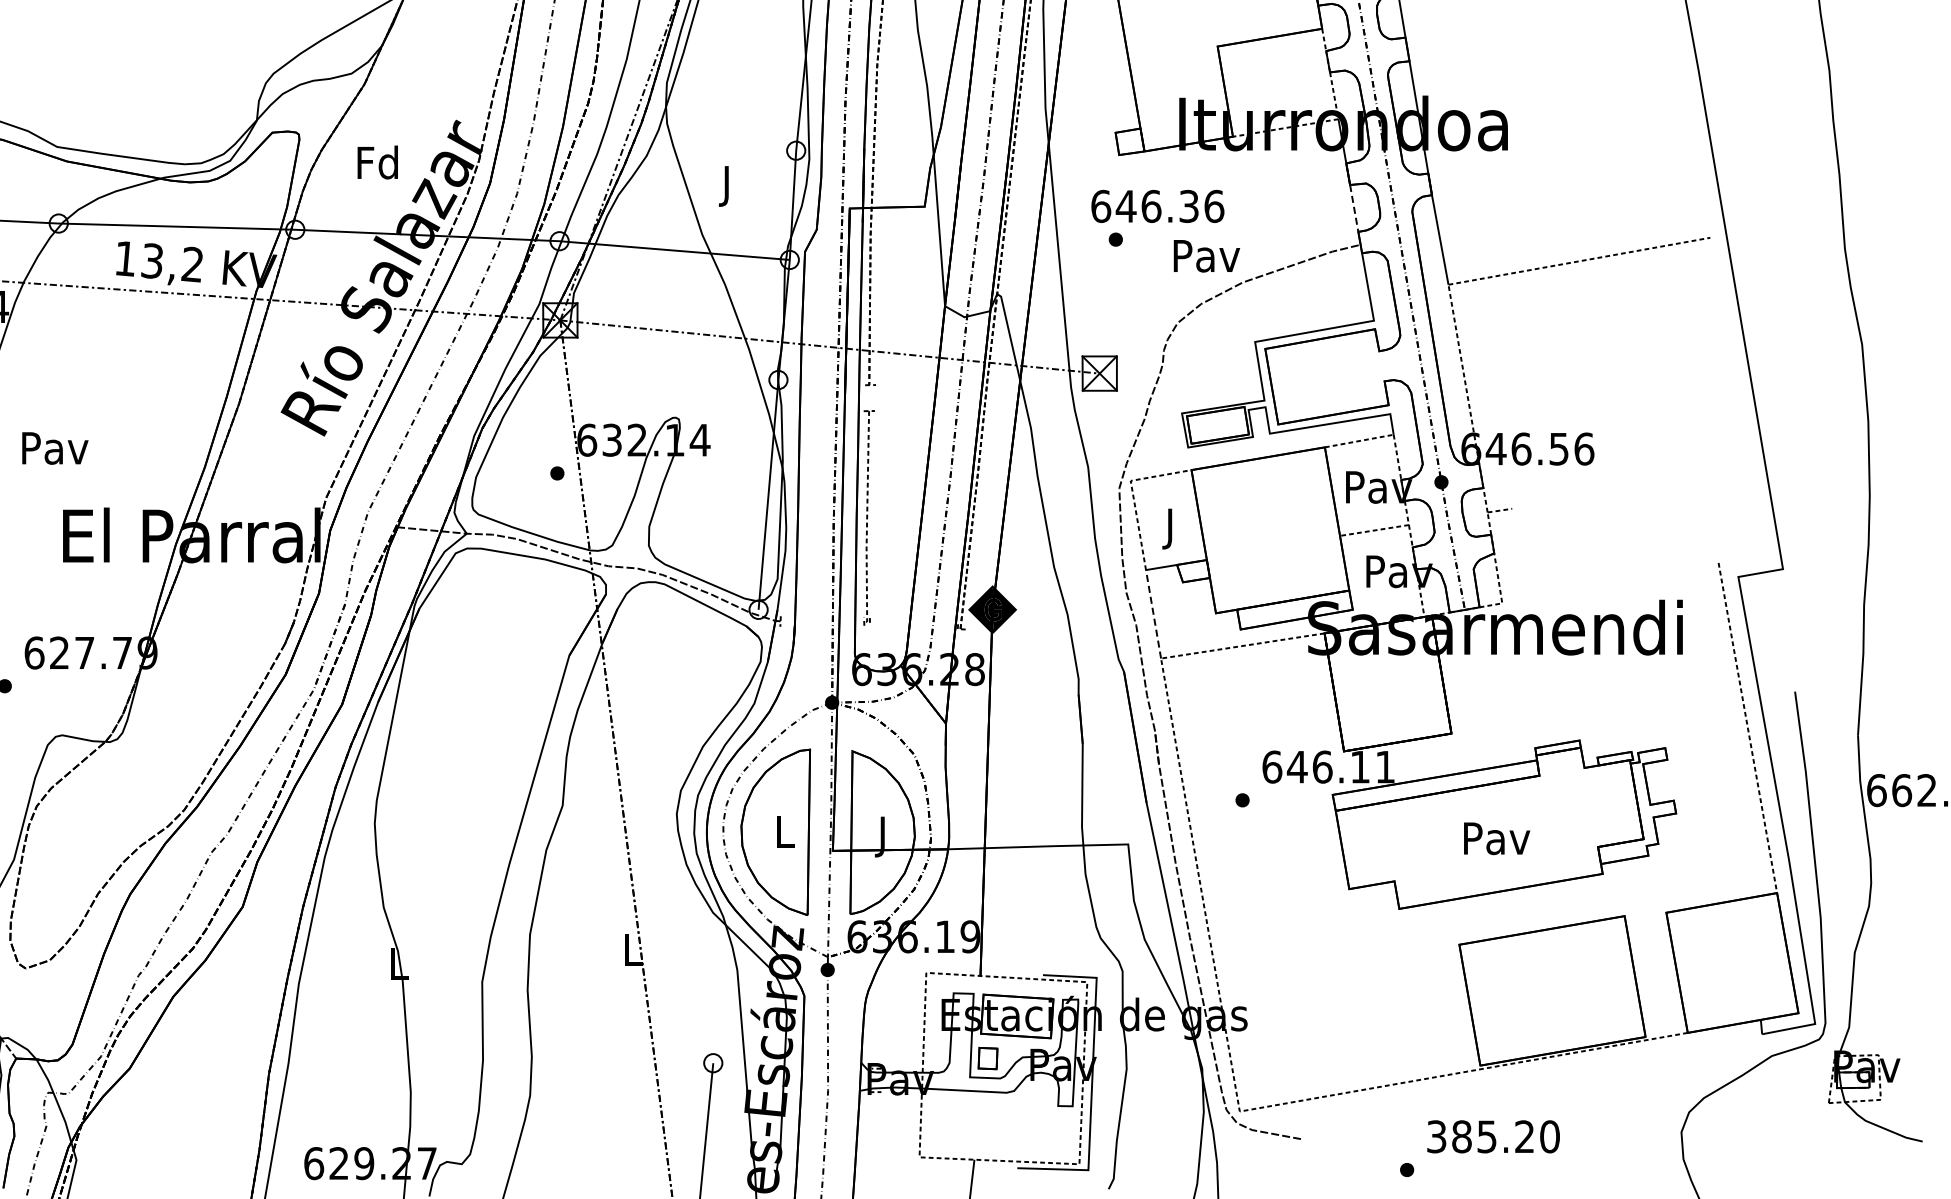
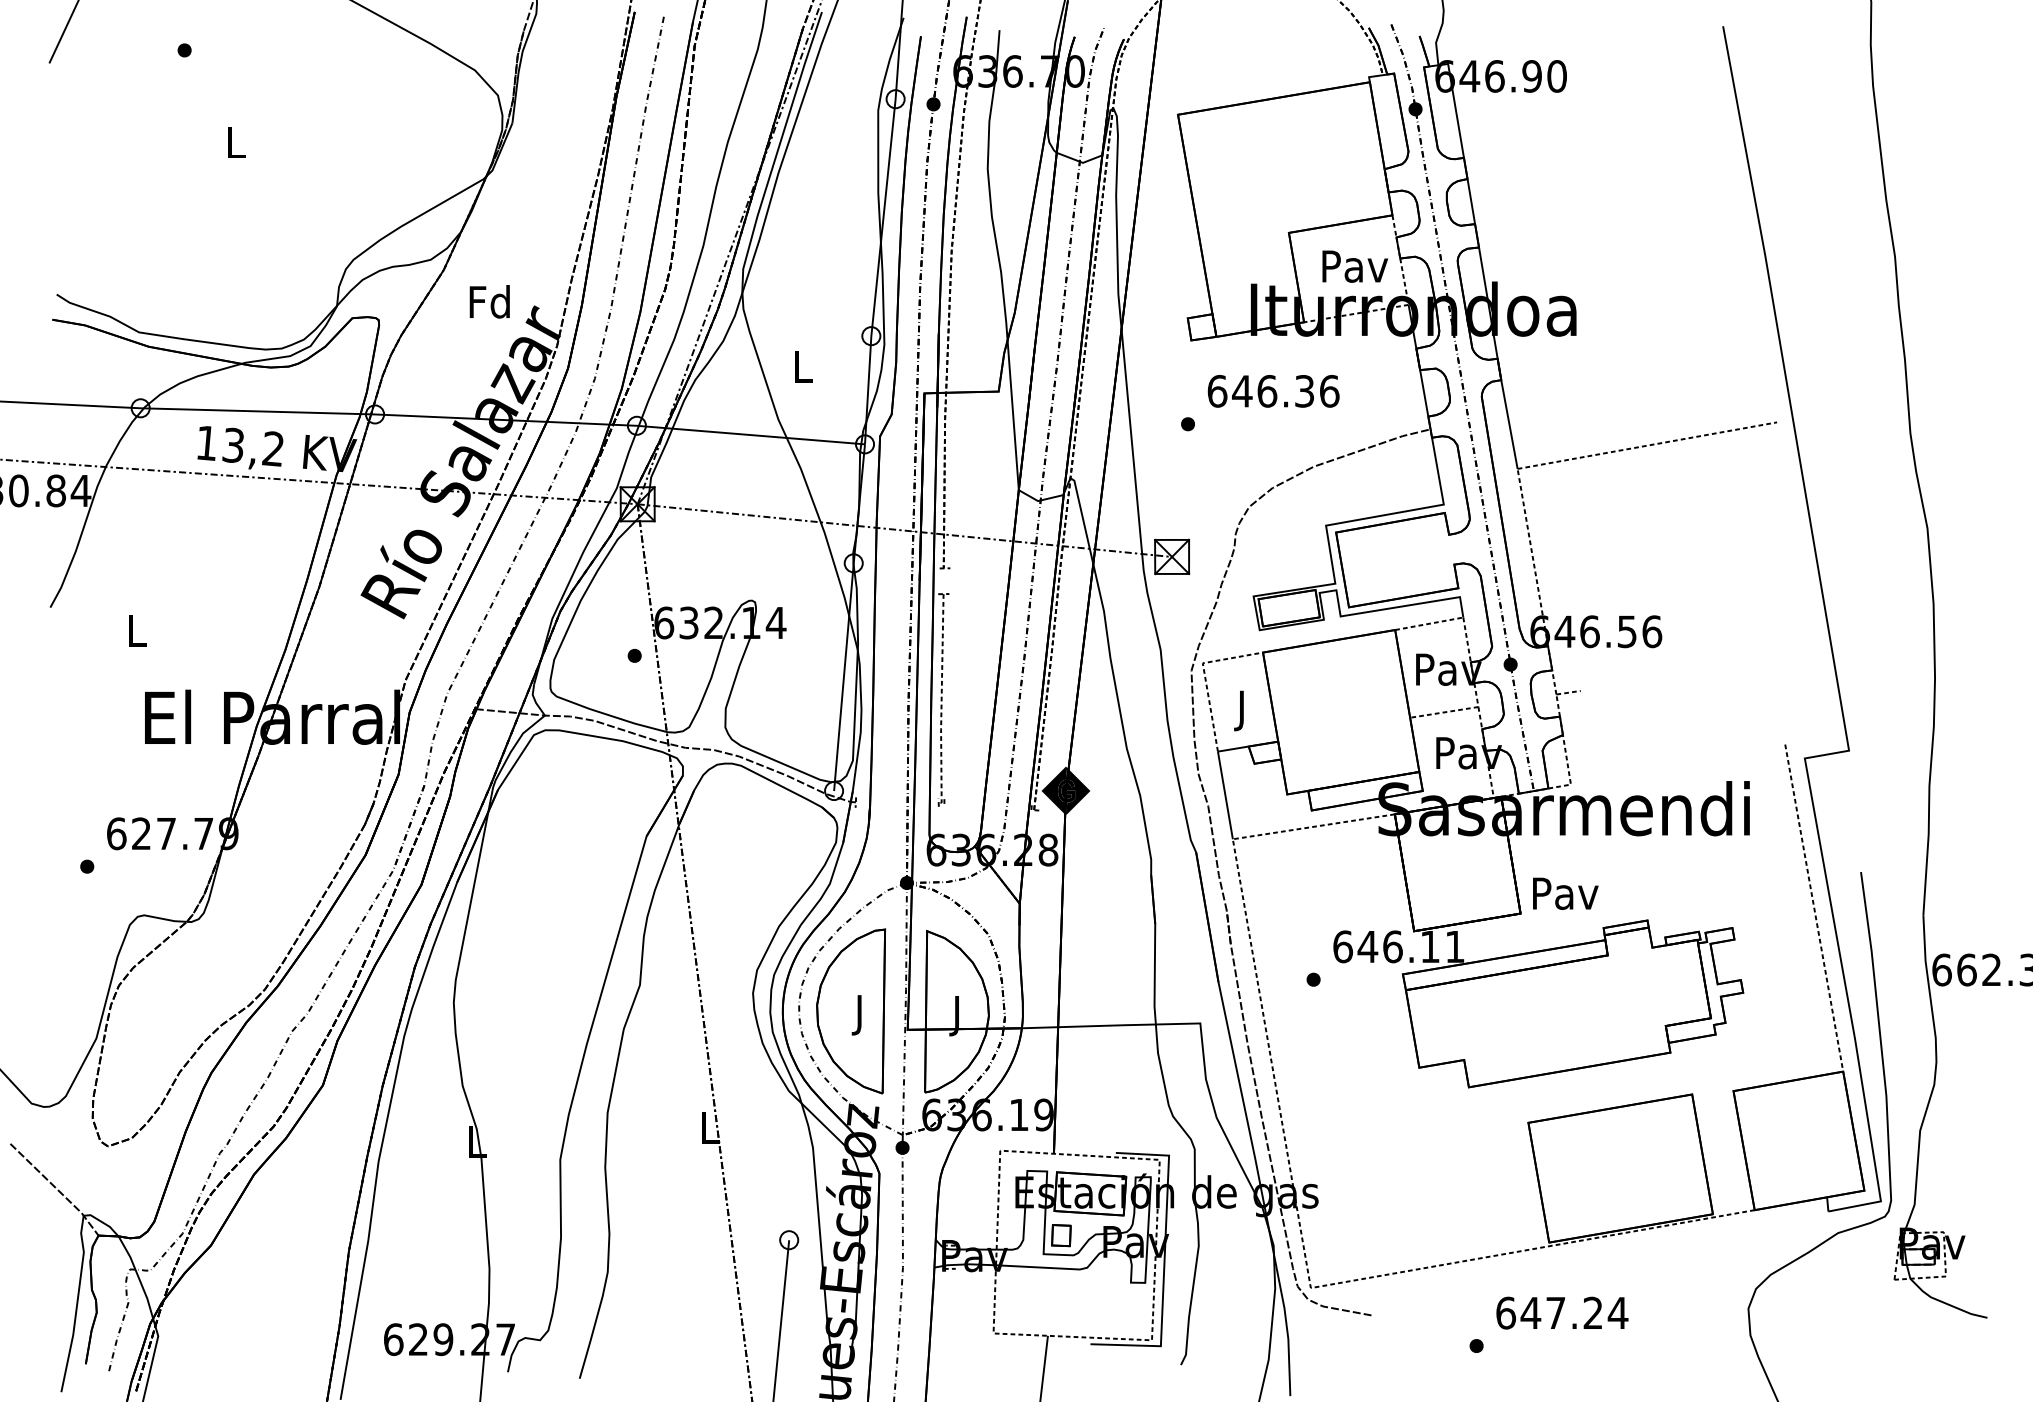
text: (377, 162) -> (489, 301), moved
text: (727, 186) -> (803, 371), J -> L
text: (1157, 206) -> (1273, 391), moved
line: (1354, 208) -> (1424, 393), dashed -> solid
text: (1207, 256) -> (1355, 266), moved
text: (55, 448) -> (137, 631), Pav -> L
line: (1153, 613) -> (1225, 794), dashed -> solid
text: (785, 836) -> (860, 1015), L -> J
text: (1496, 838) -> (1565, 893), moved
text: (1493, 1136) -> (1562, 1312), 385.20 -> 647.24

